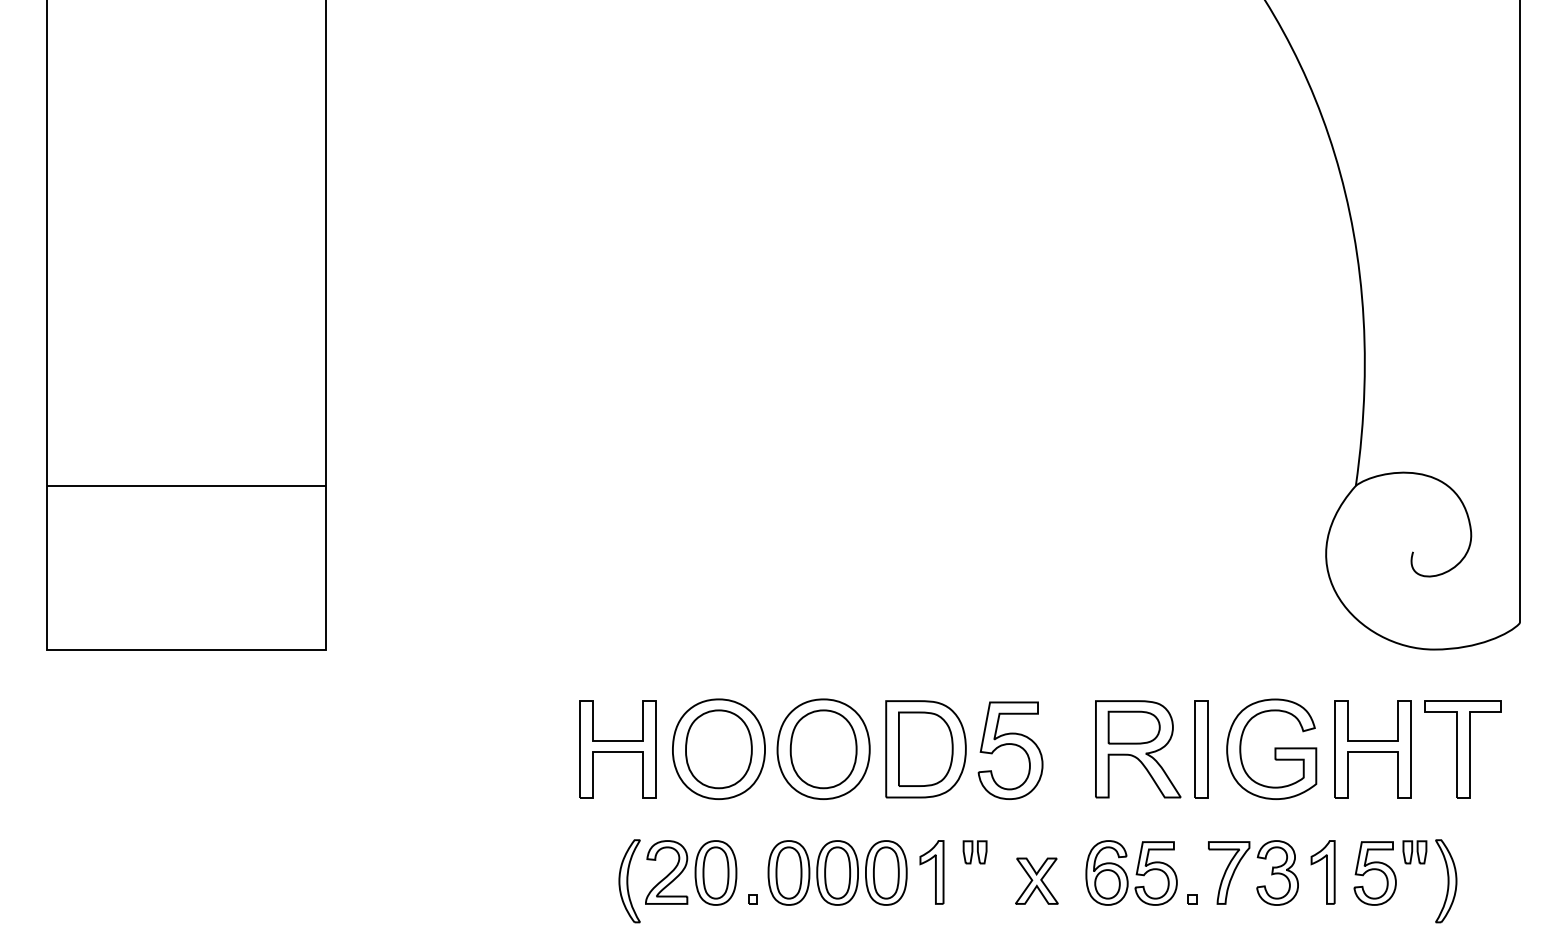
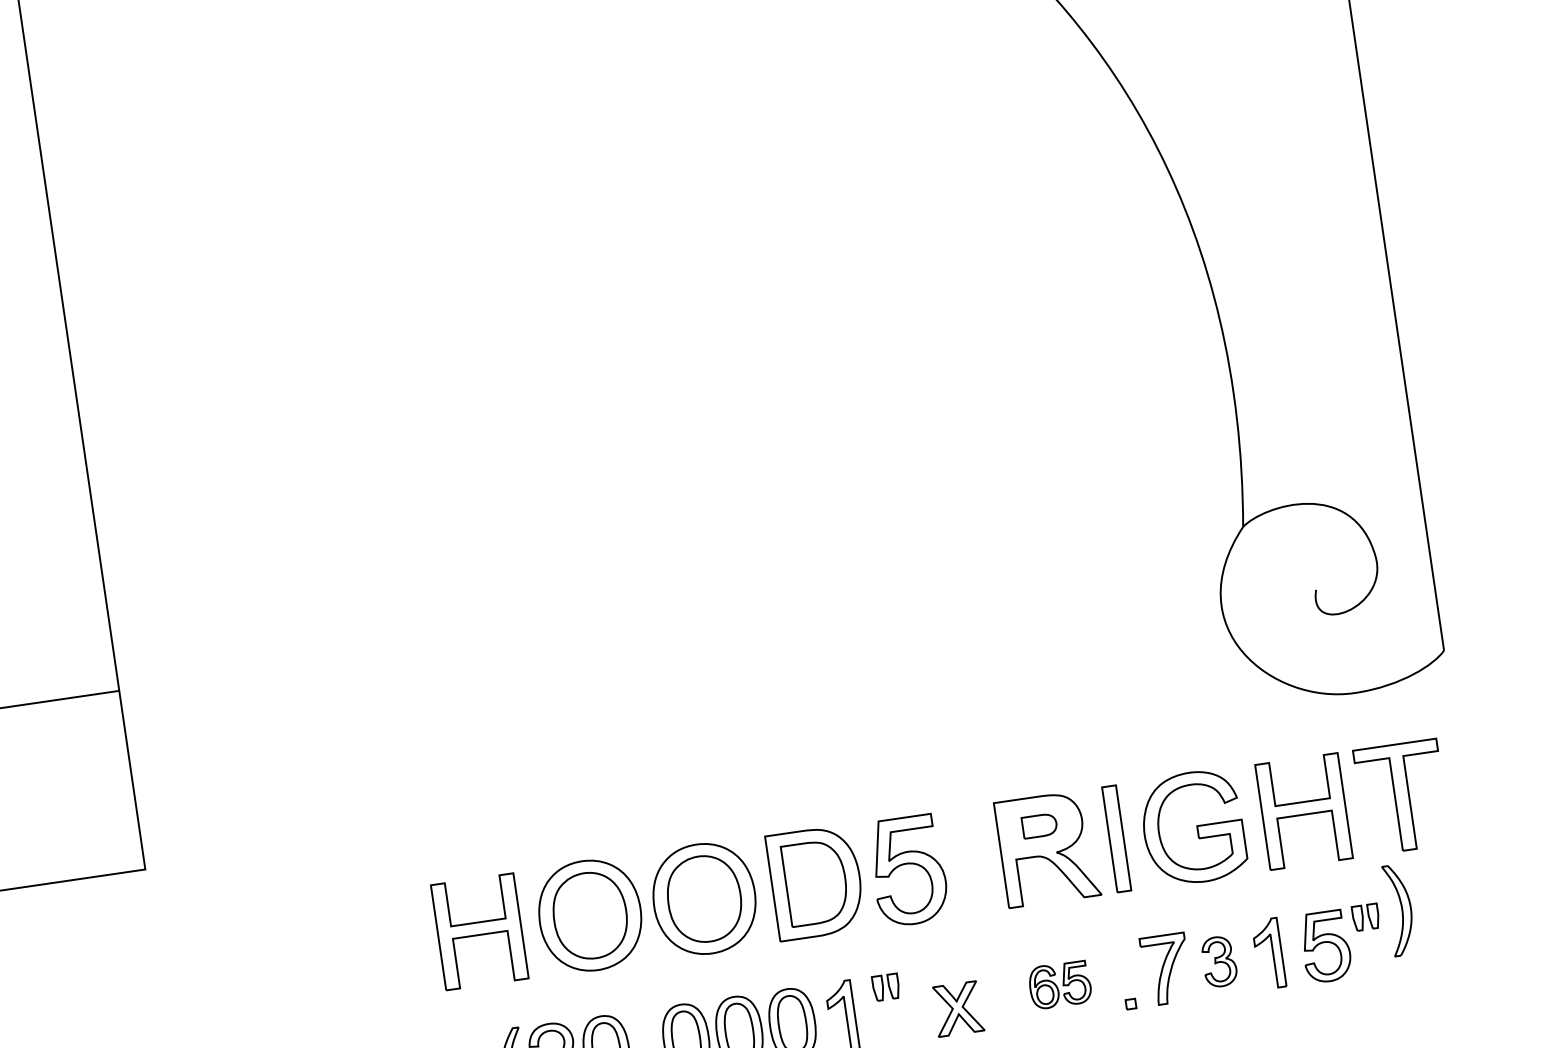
part: (1133, 727) -> (1039, 825), size x0.6
part: (1131, 872) -> (1059, 984), size x0.6
part: (1277, 872) -> (1219, 961), size x0.7
part: (1446, 881) -> (1400, 910), moved

